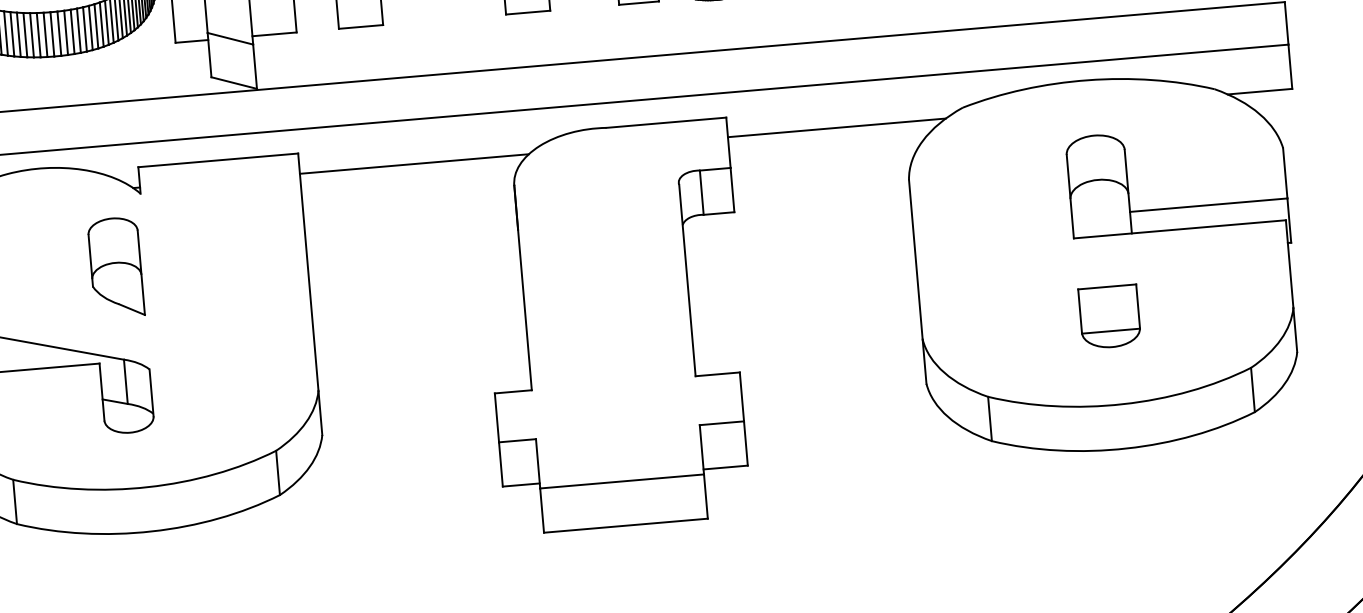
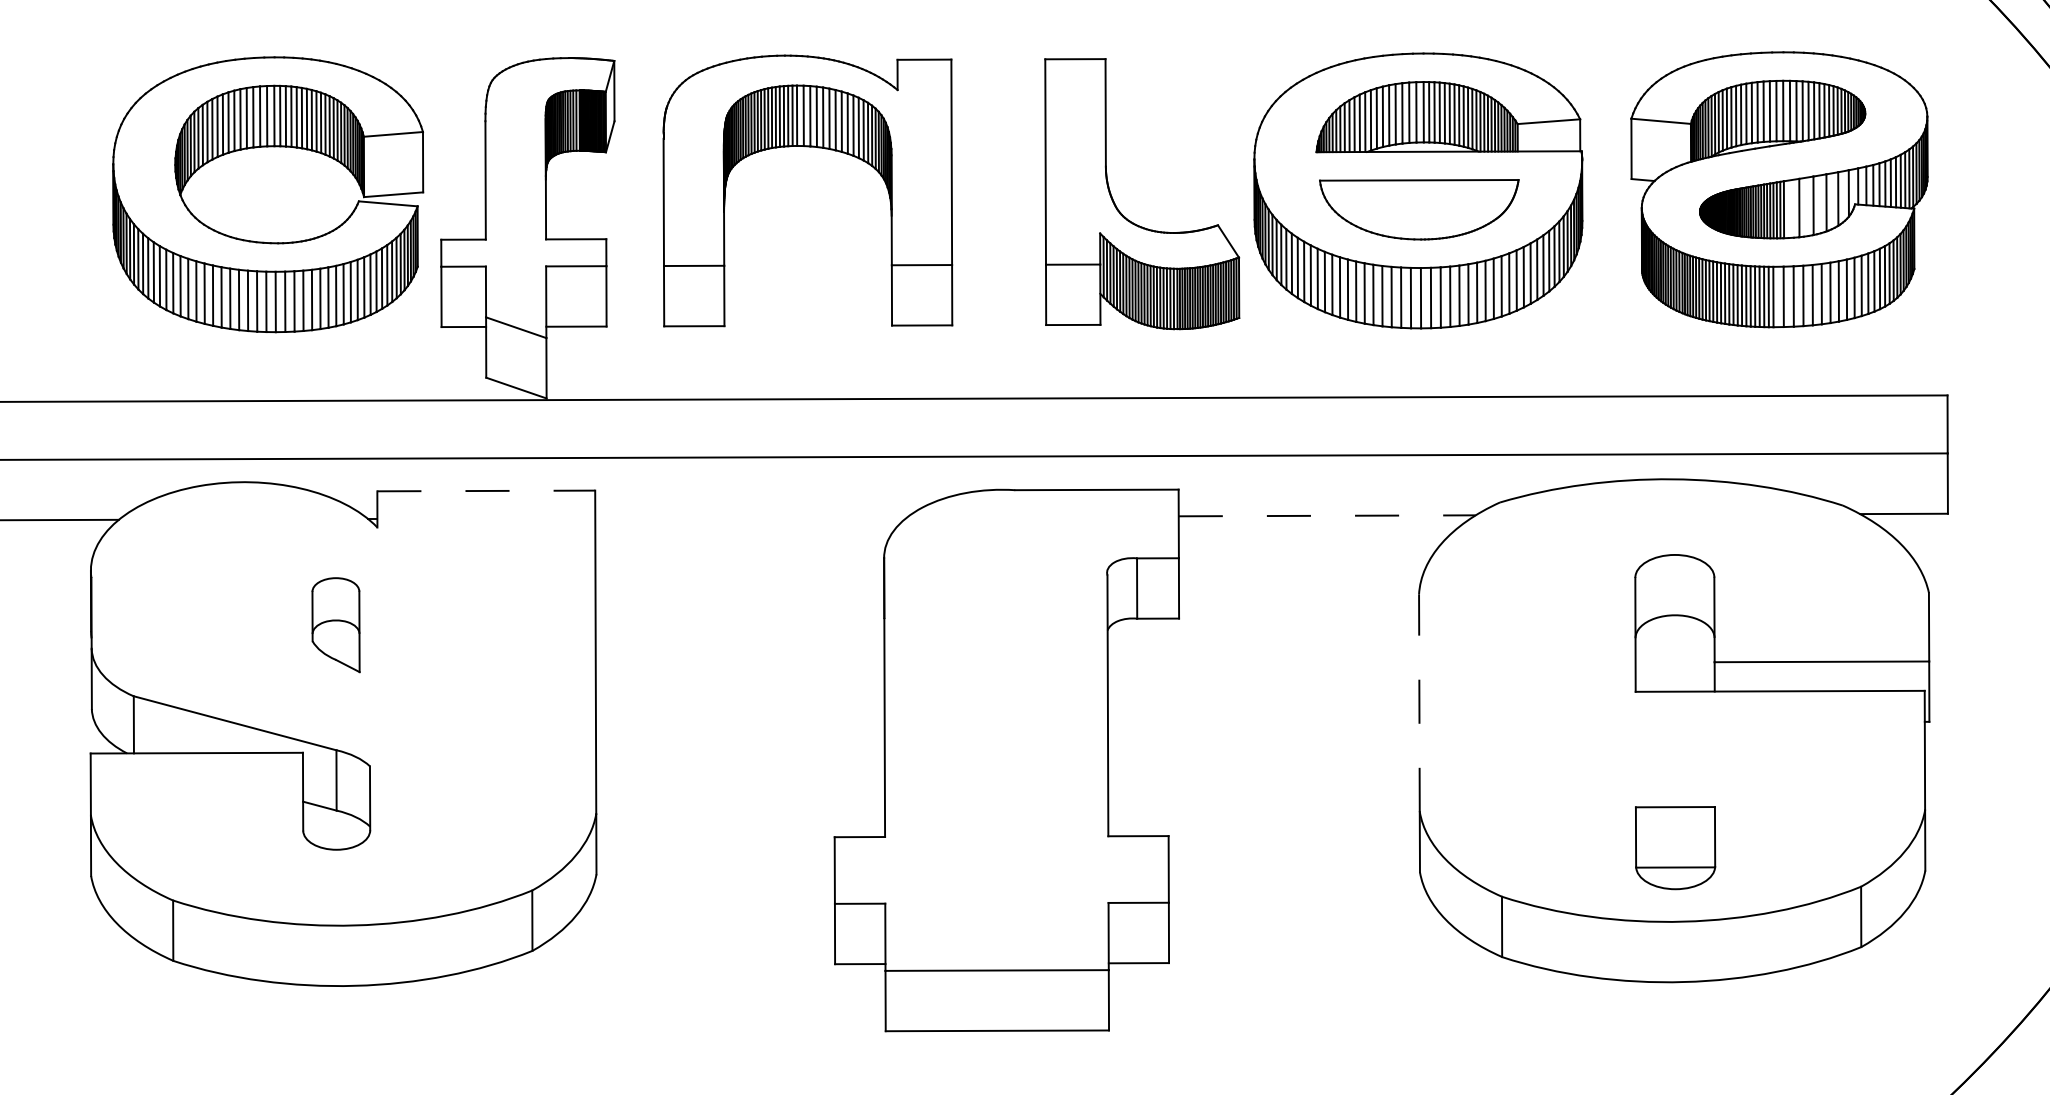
line: (837, 127) -> (1327, 515), solid -> dashed
line: (218, 160) -> (486, 490), solid -> dashed
line: (414, 163) -> (751, 517), removed
line: (915, 260) -> (1419, 703), solid -> dashed
part: (115, 268) -> (335, 625), size x0.7
part: (1109, 317) -> (1675, 848), moved

